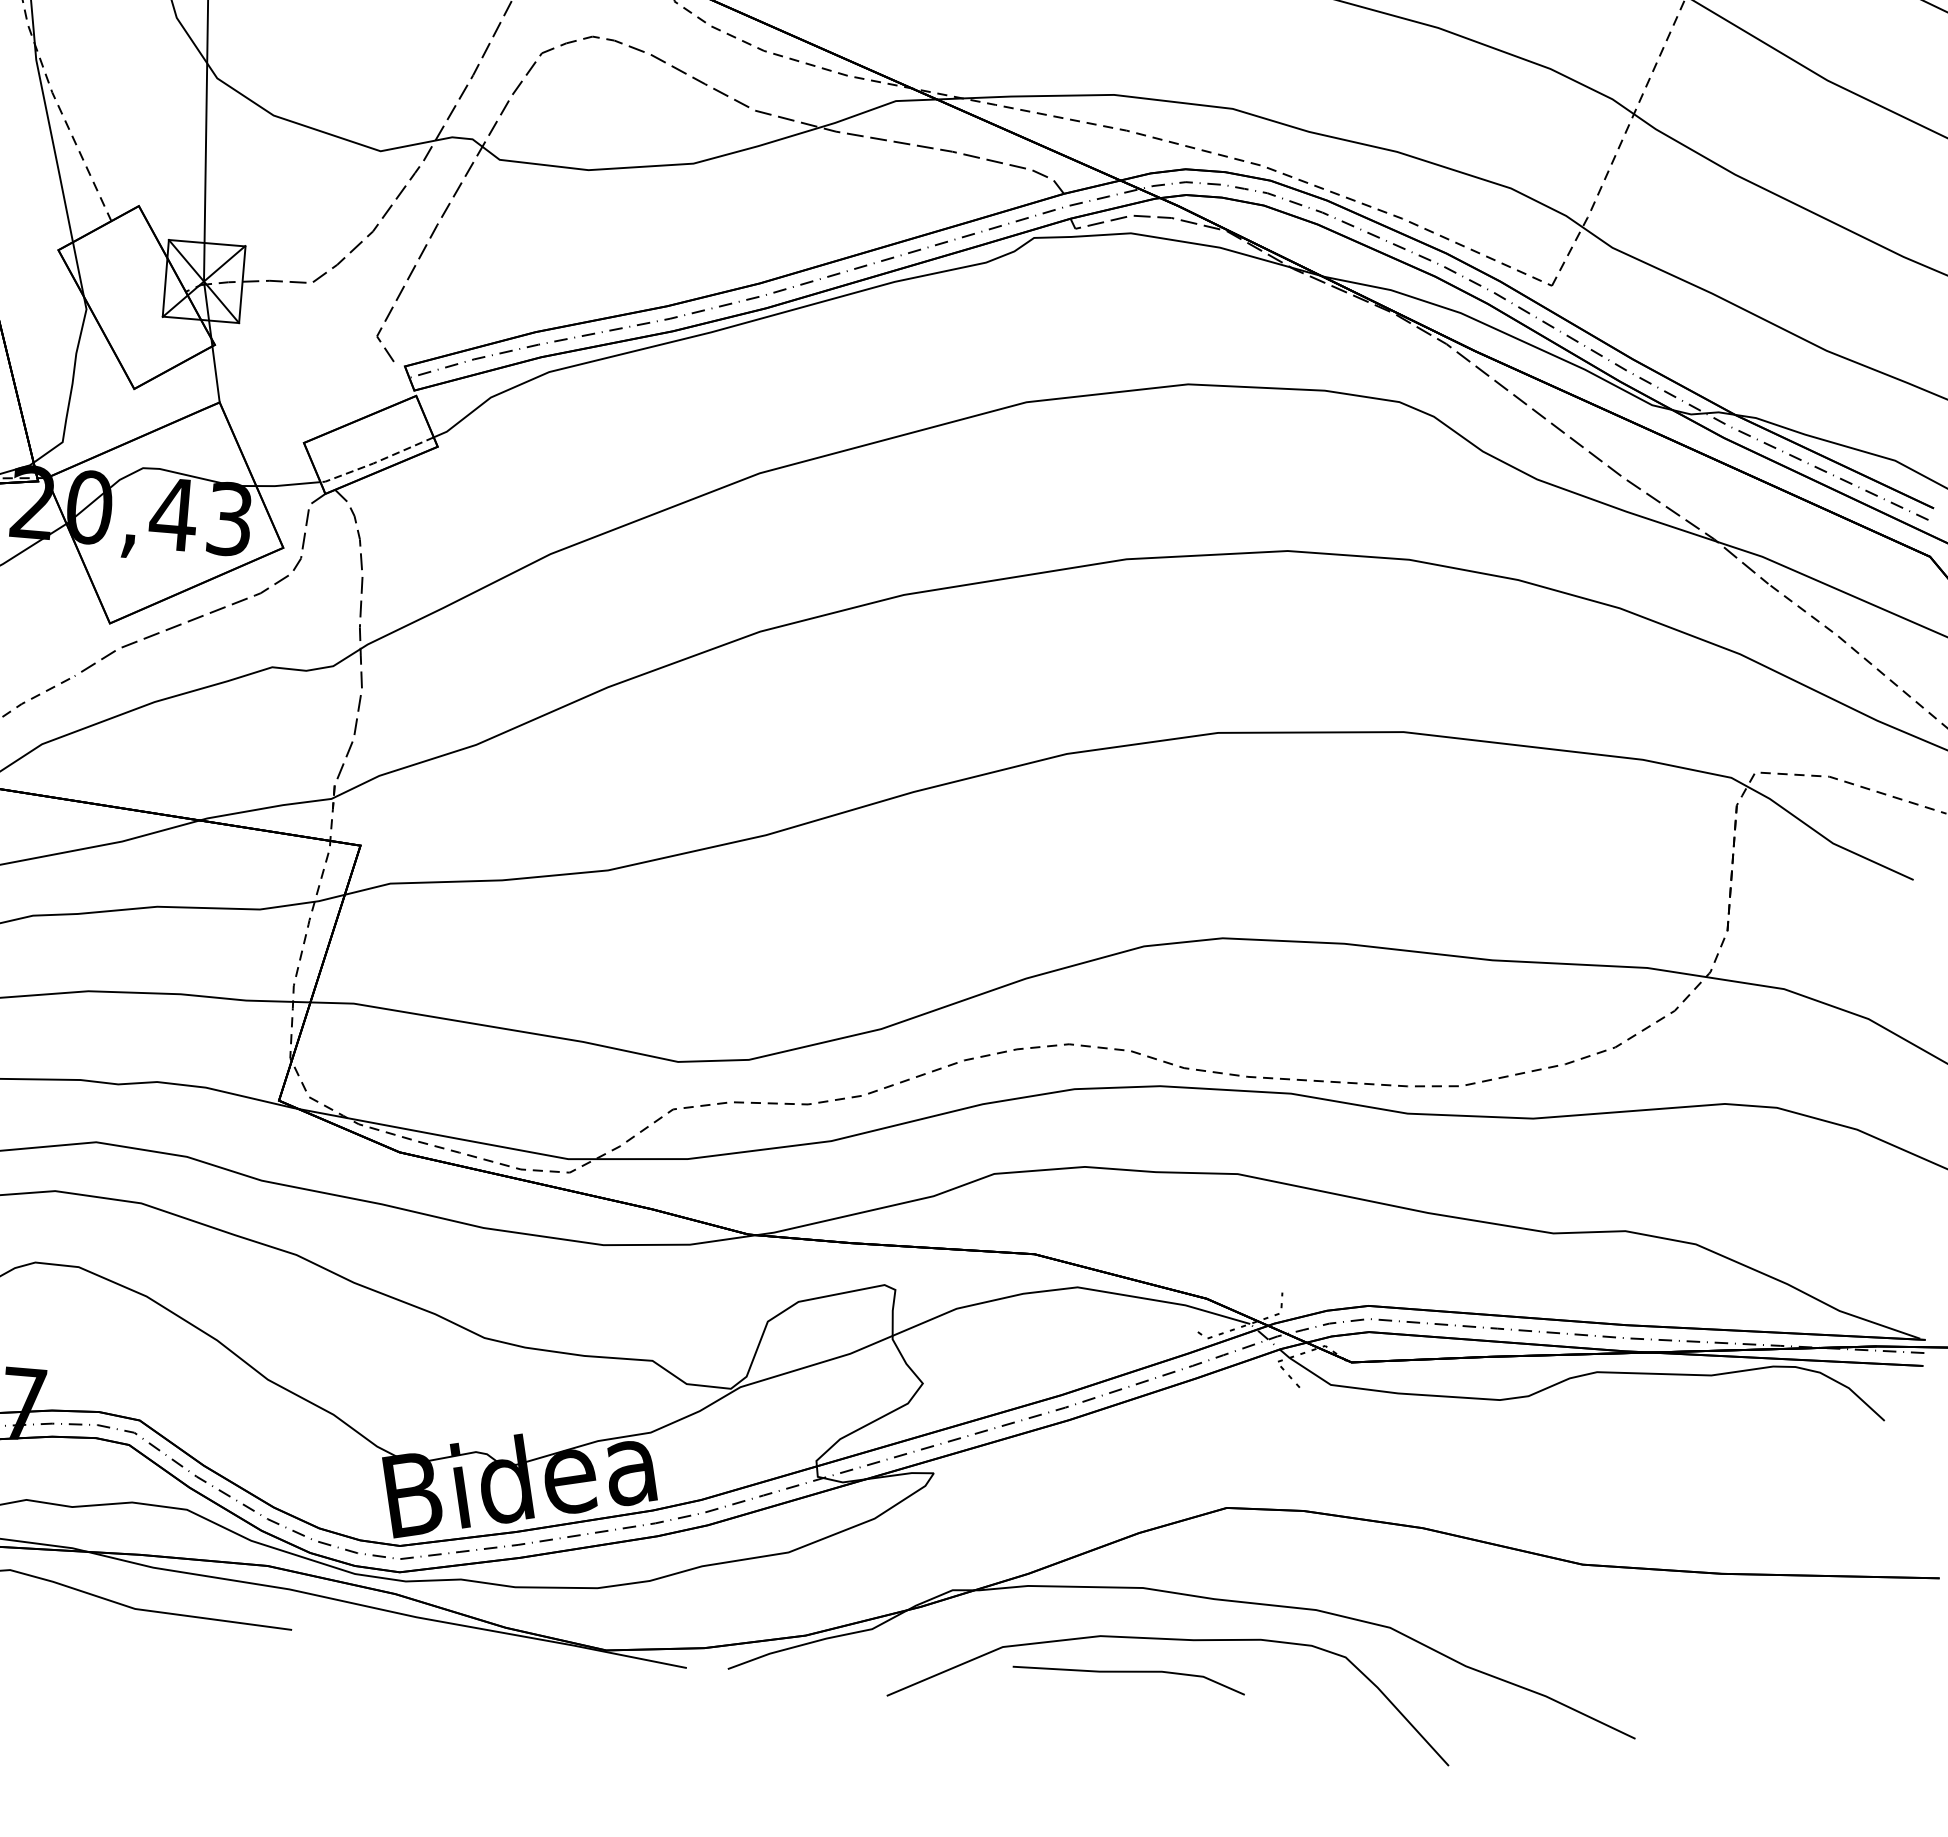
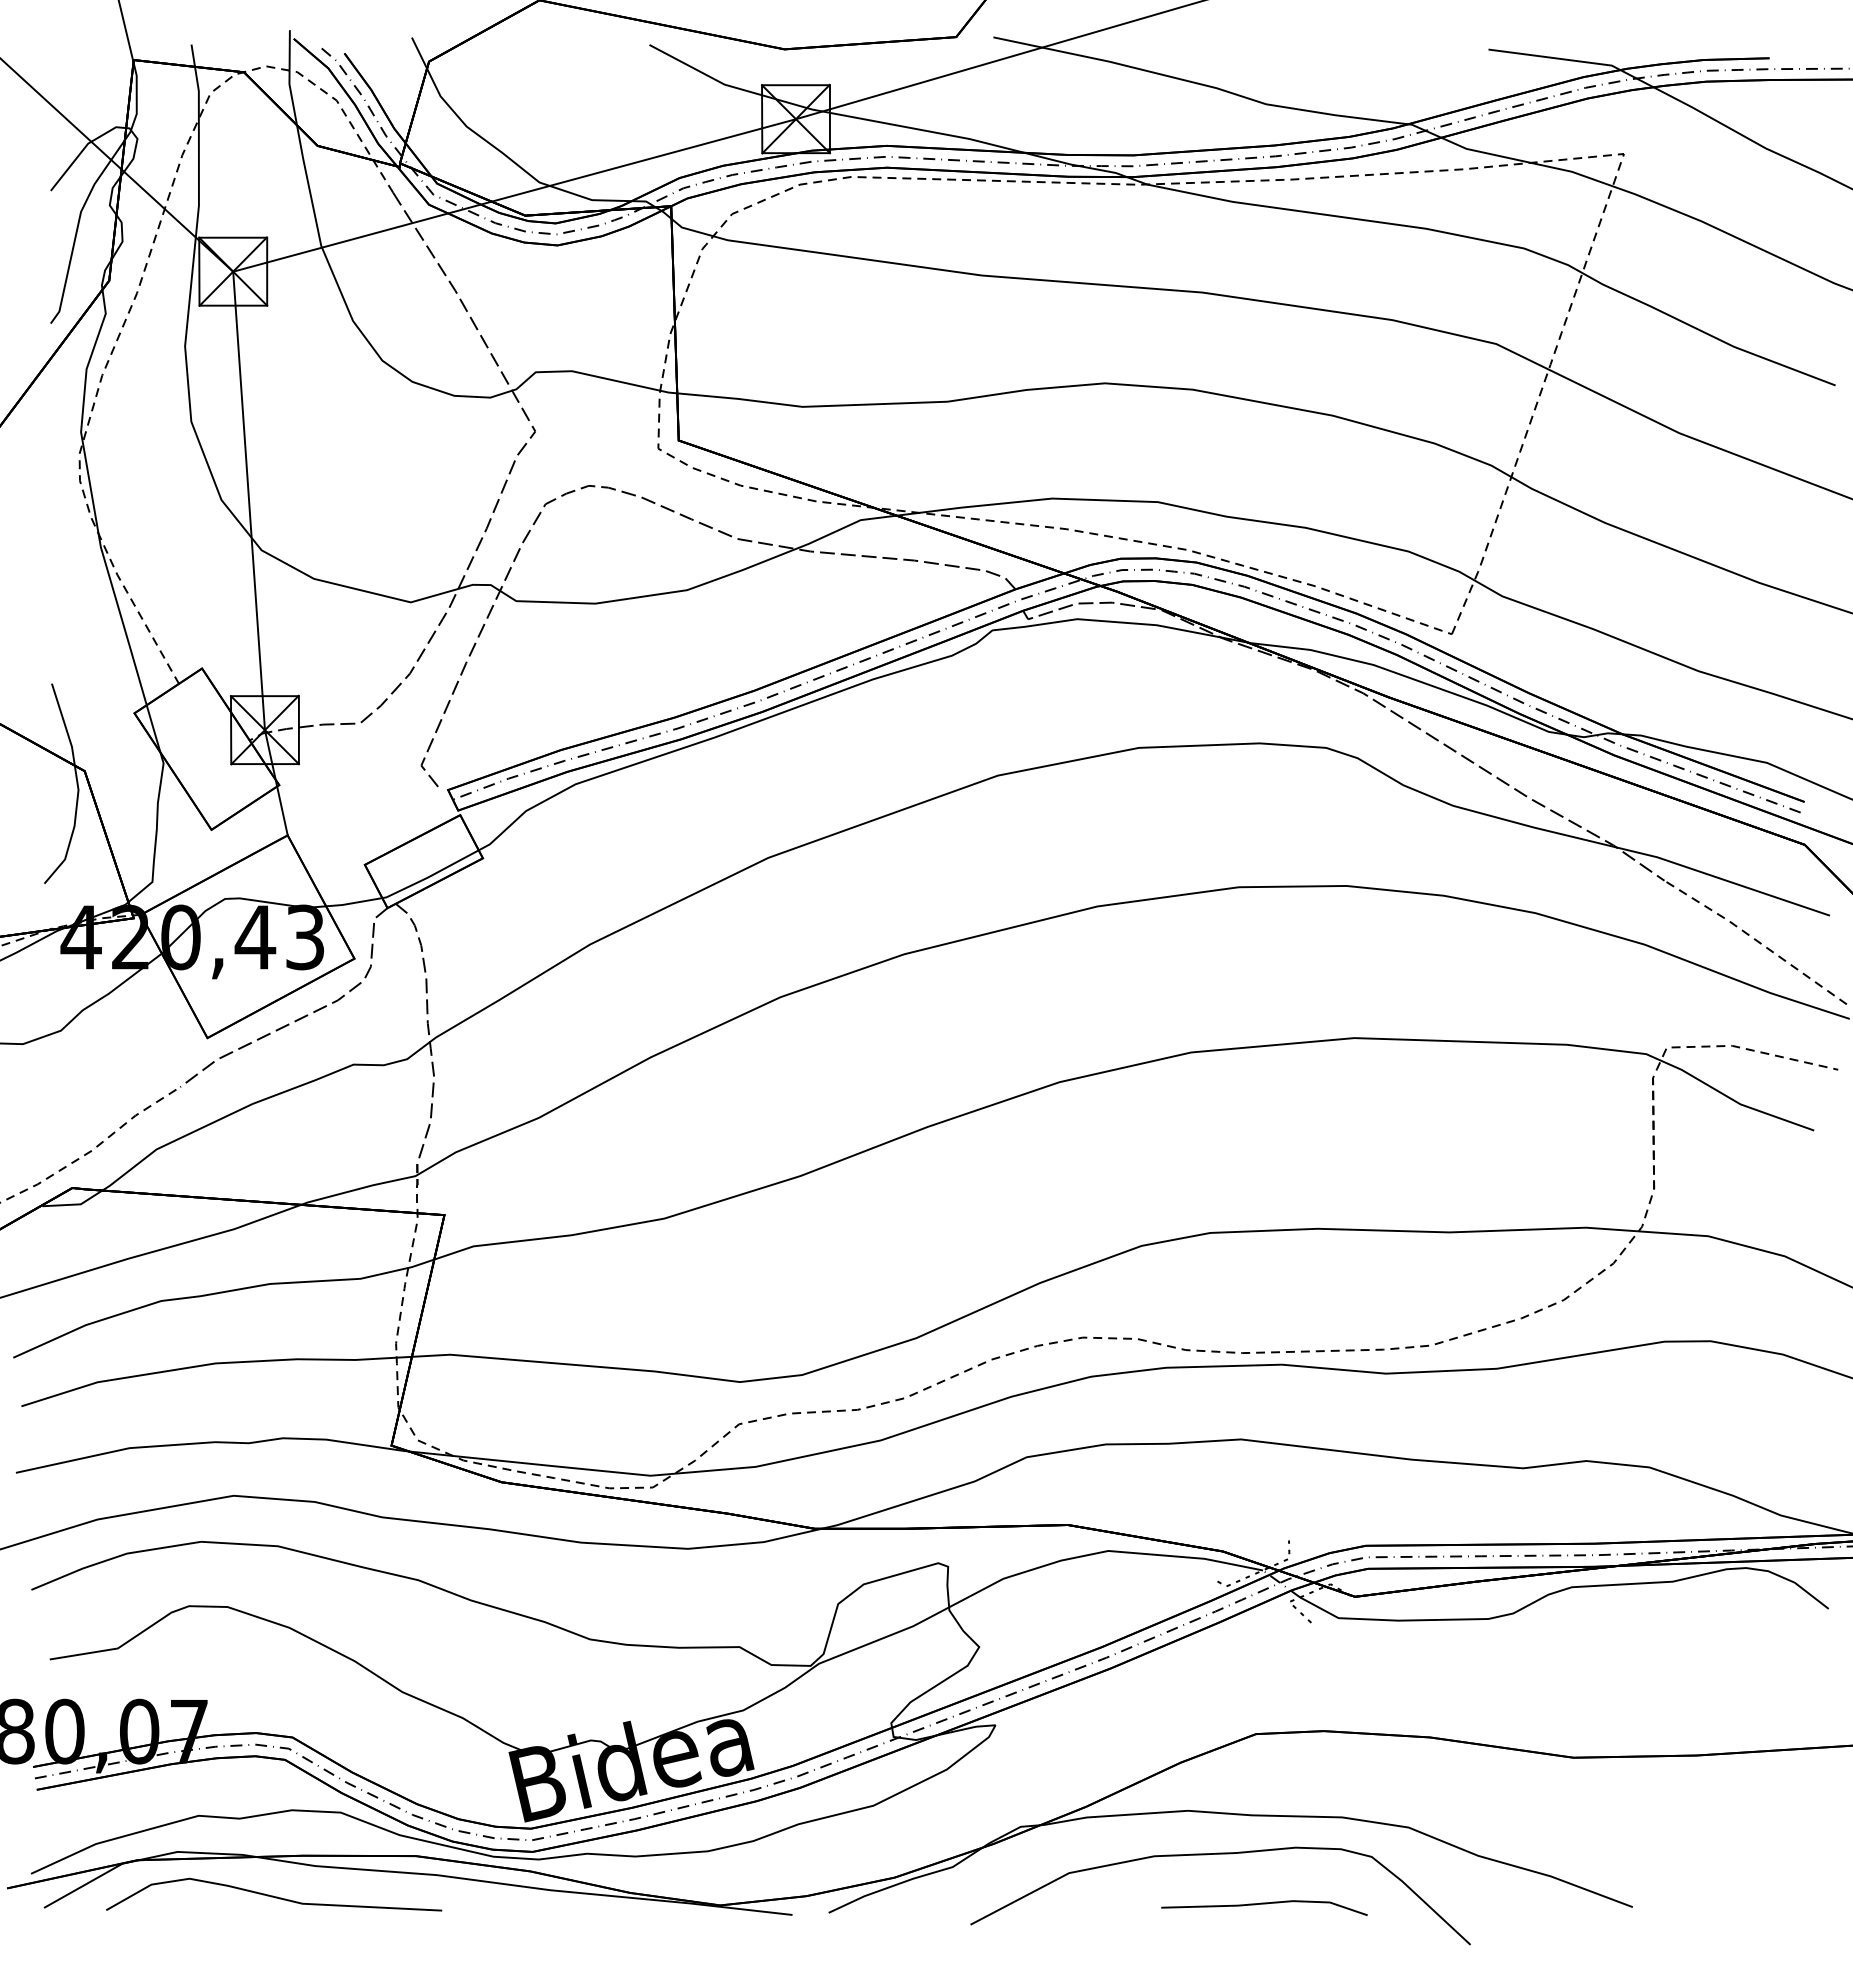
line: (376, 462) -> (430, 876), dashed -> solid
line: (1129, 1672) -> (1264, 1904), moved

